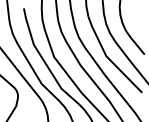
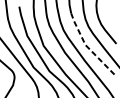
line: (108, 58) -> (87, 46), solid -> dashed

